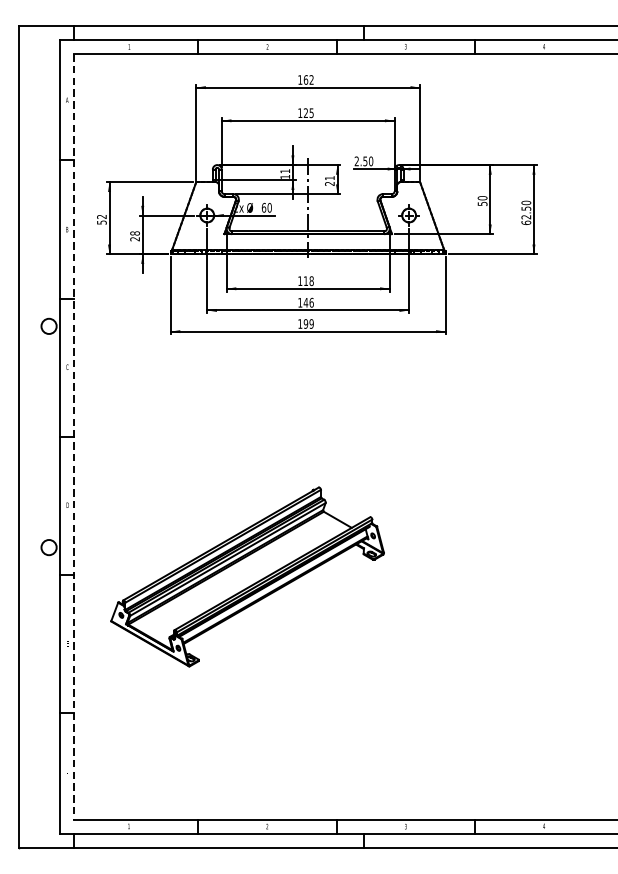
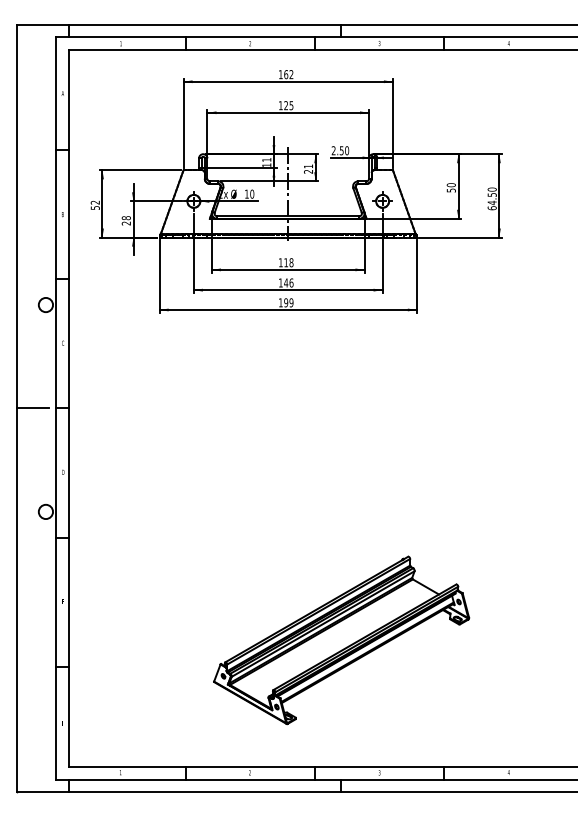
text: (263, 207) -> (246, 193), 60 -> 10
text: (525, 216) -> (491, 202), 62.50 -> 64.50
line: (34, 437) -> (32, 408), added
line: (74, 437) -> (69, 408), dashed -> solid
part: (247, 577) -> (341, 640), moved

